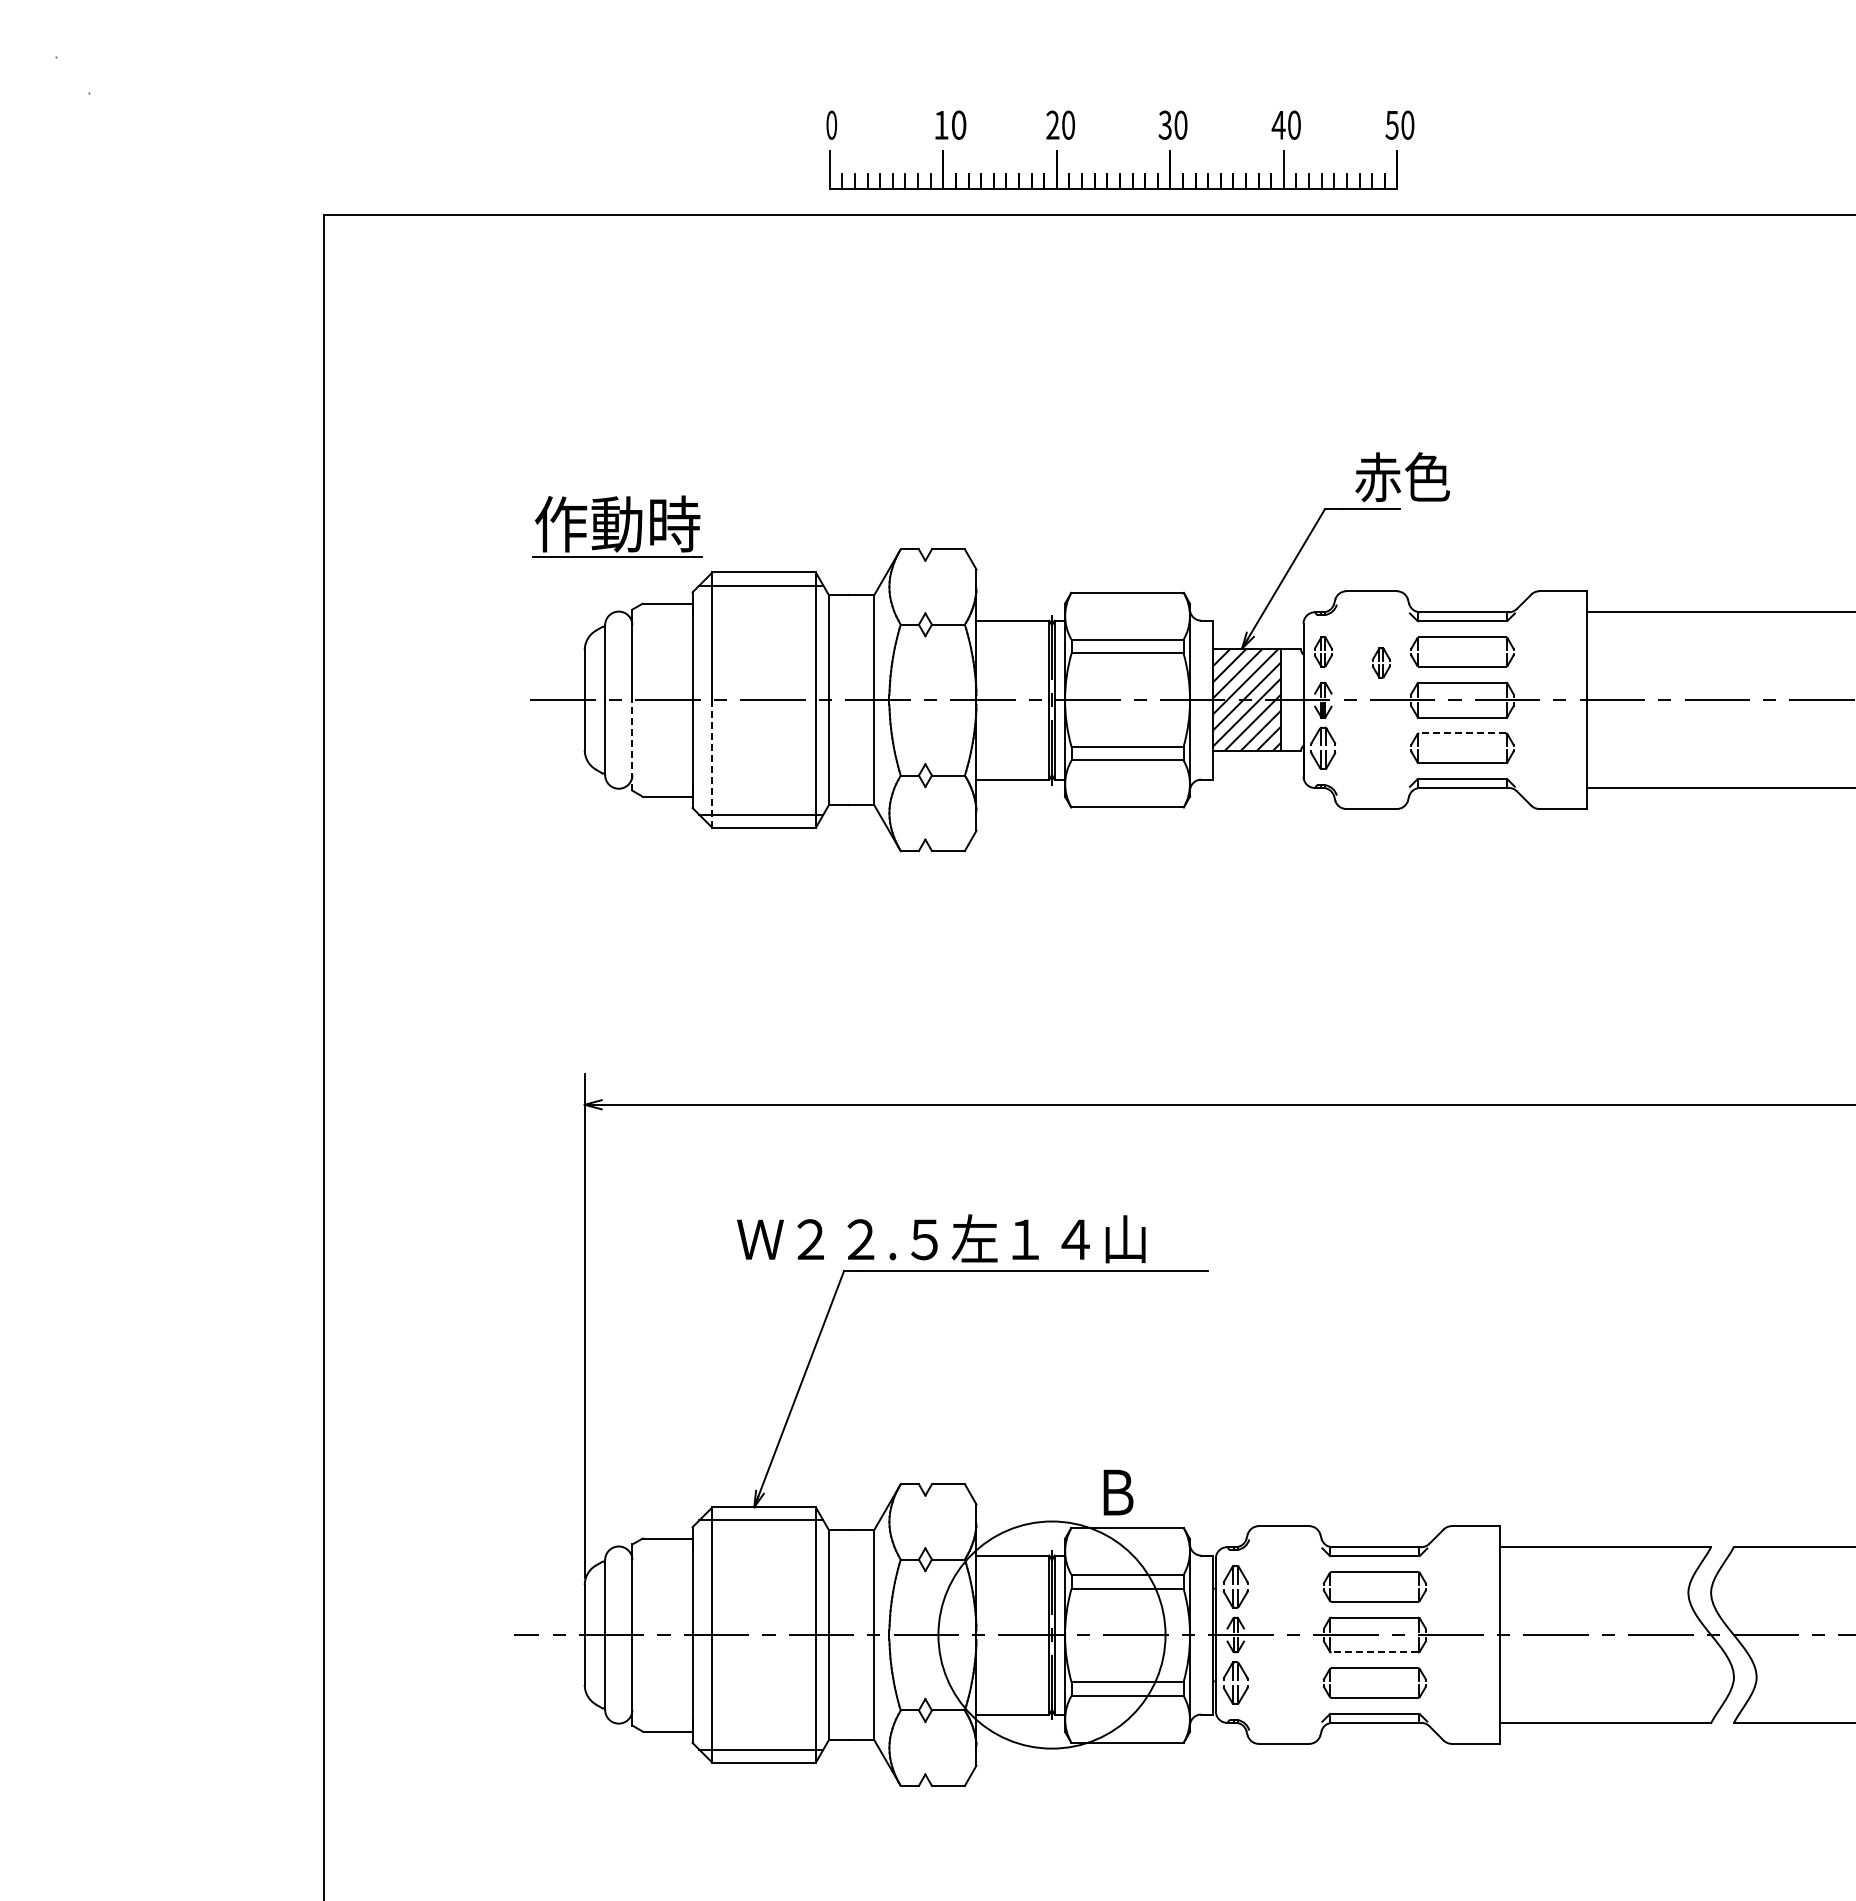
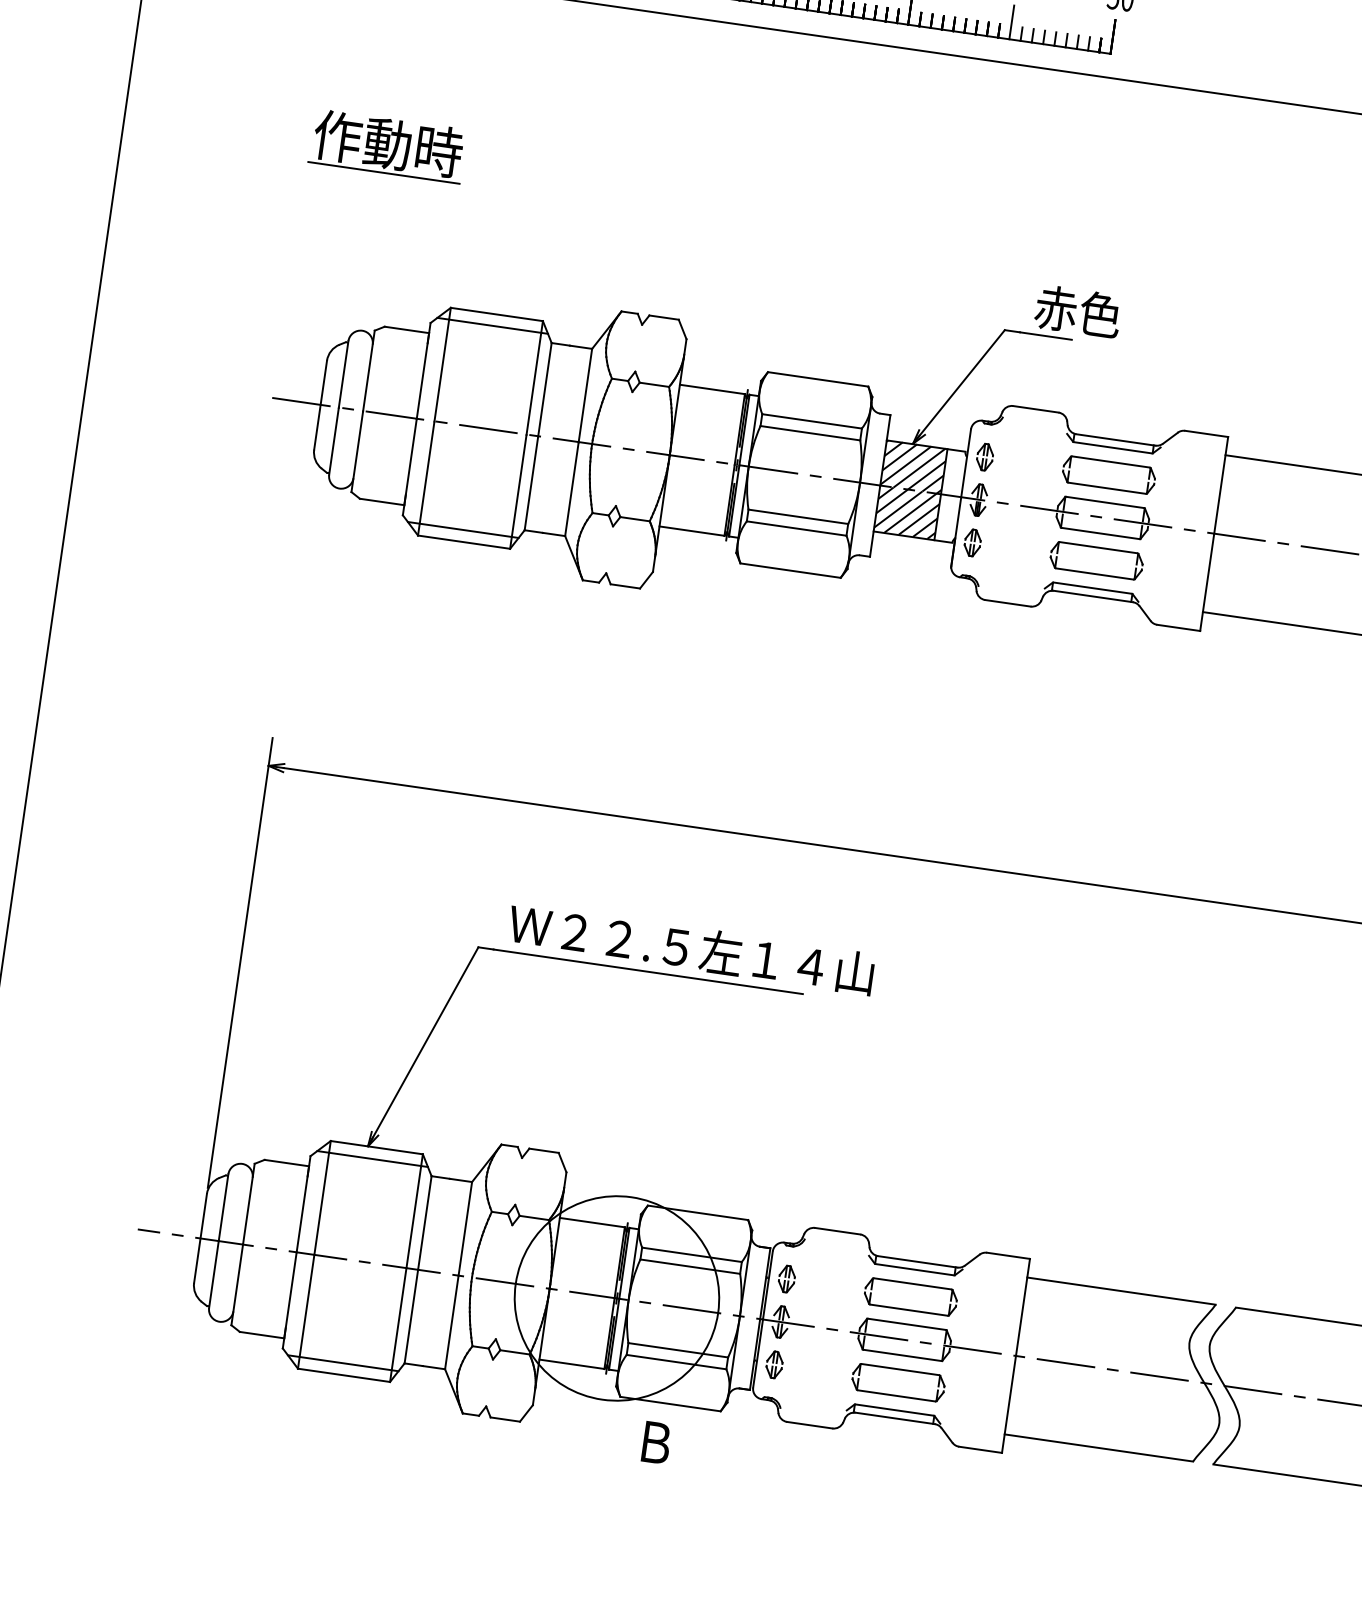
part: (617, 526) -> (387, 145), moved
part: (1381, 662) -> (1035, 474), removed
line: (1462, 733) -> (1098, 547), dashed -> solid
line: (632, 744) -> (357, 450), dashed -> solid
part: (1323, 747) -> (972, 542), size x0.71
line: (712, 764) -> (426, 479), dashed -> solid
text: (941, 1238) -> (691, 948), moved
text: (1118, 1492) -> (656, 1442), moved
part: (1235, 1586) -> (786, 1278), size x0.71
line: (1374, 1652) -> (902, 1355), dashed -> solid
part: (1235, 1682) -> (774, 1364), size x0.71

